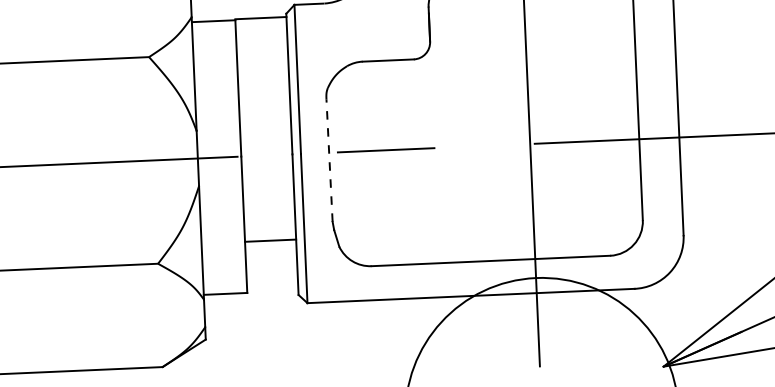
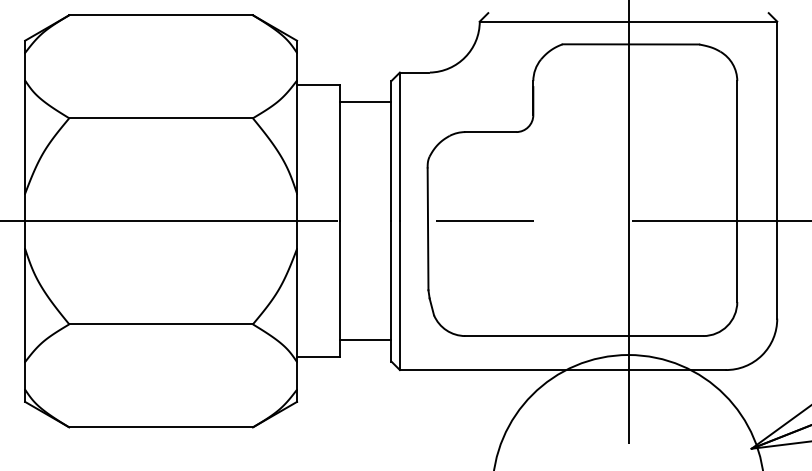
line: (260, 18) -> (365, 102), moved
line: (330, 160) -> (428, 229), dashed -> solid
line: (270, 240) -> (365, 340), moved

